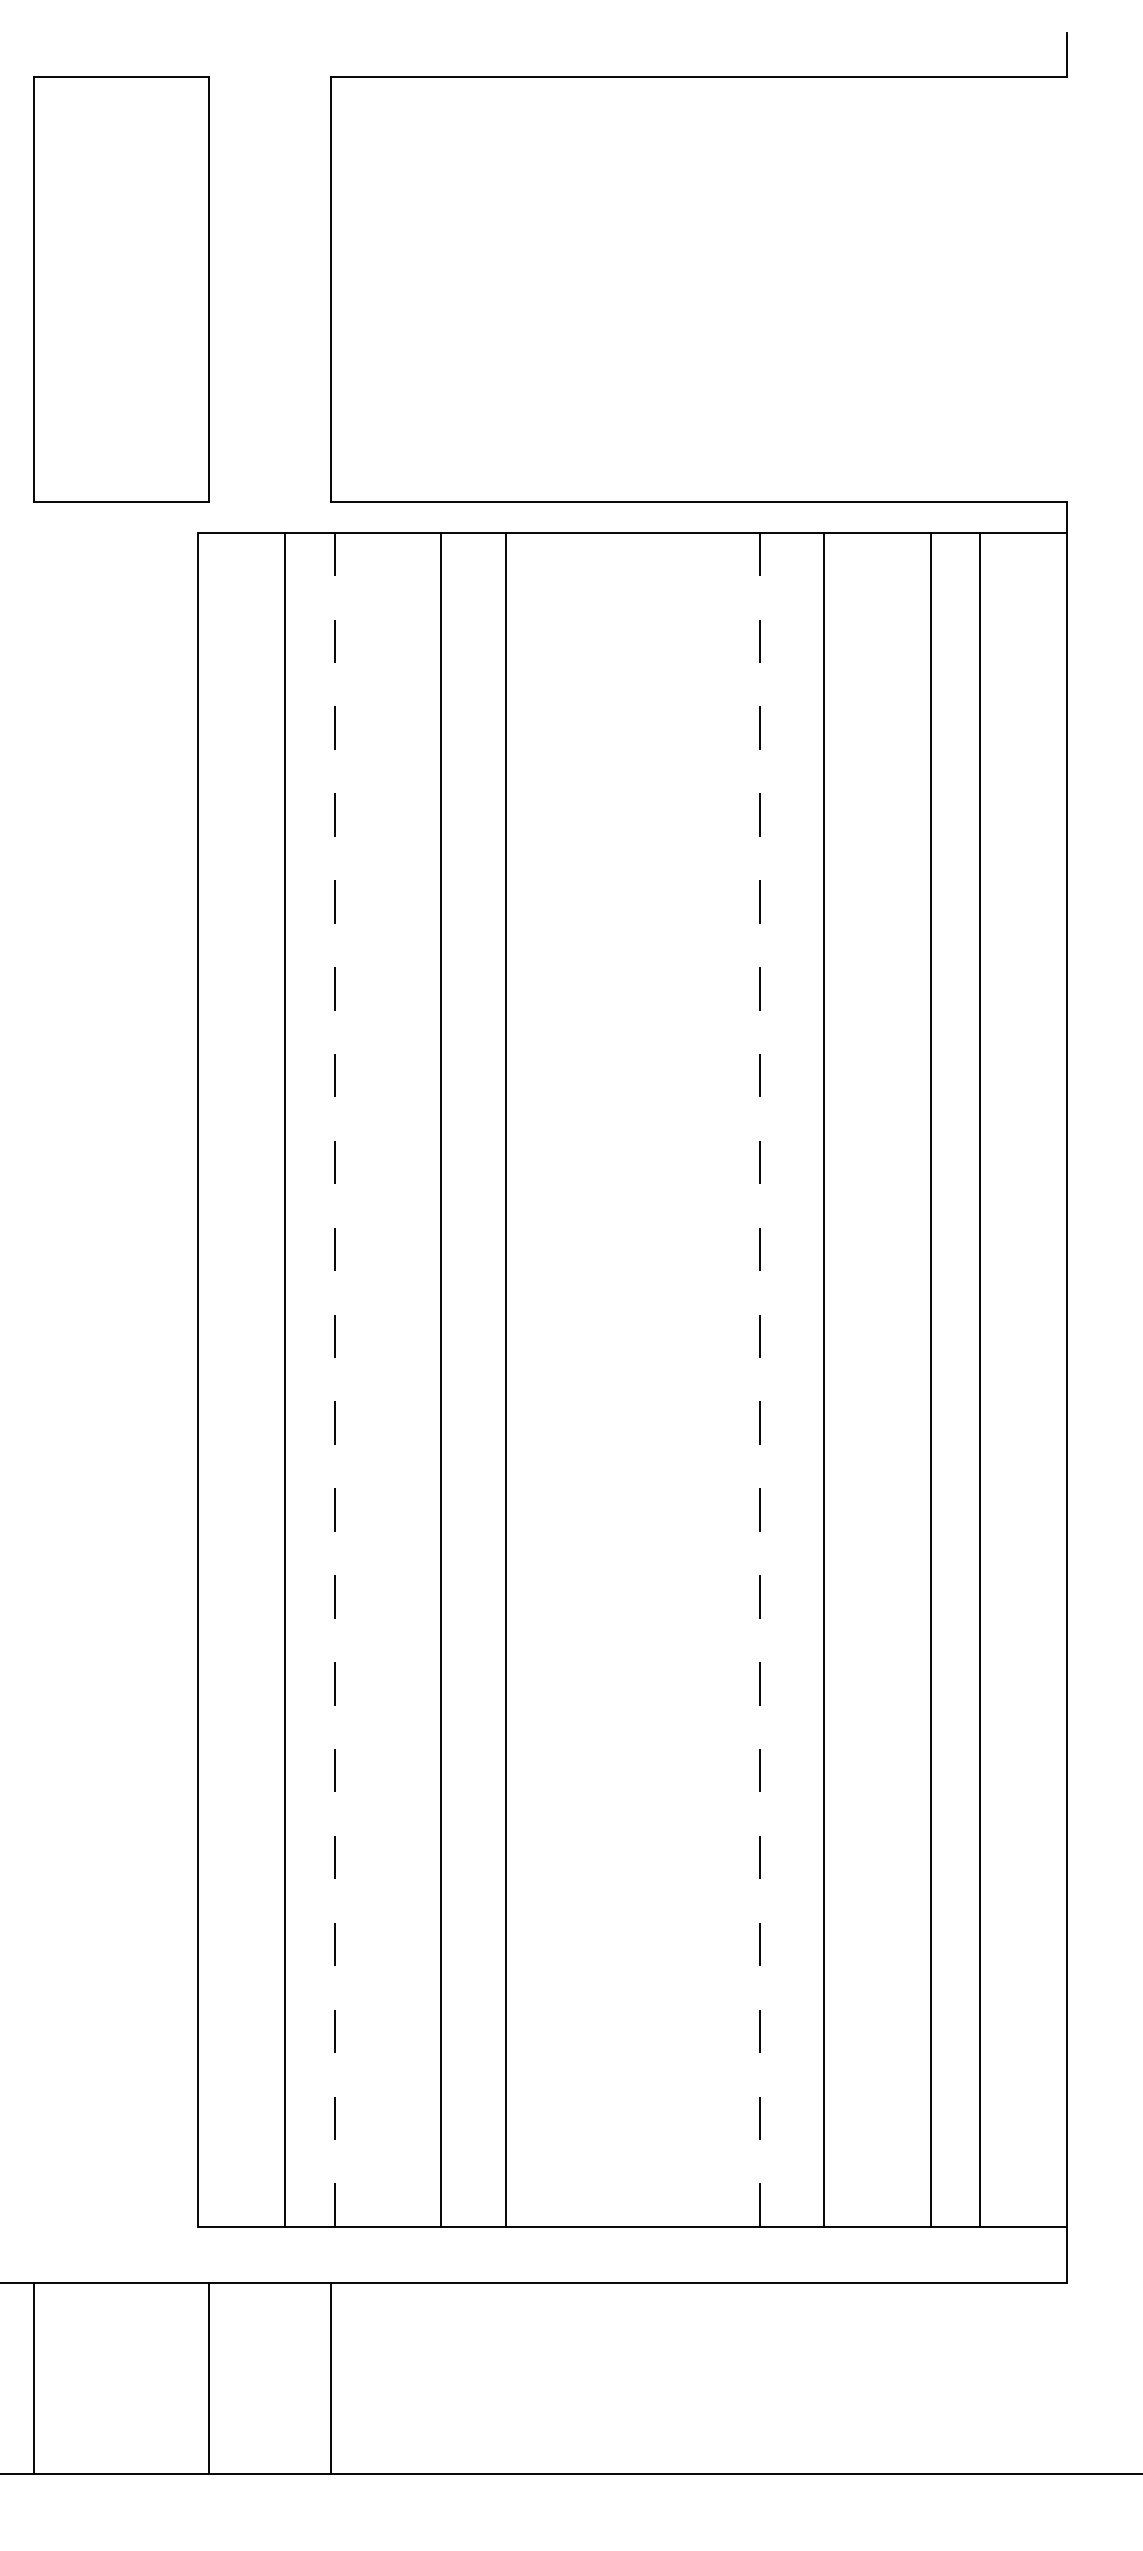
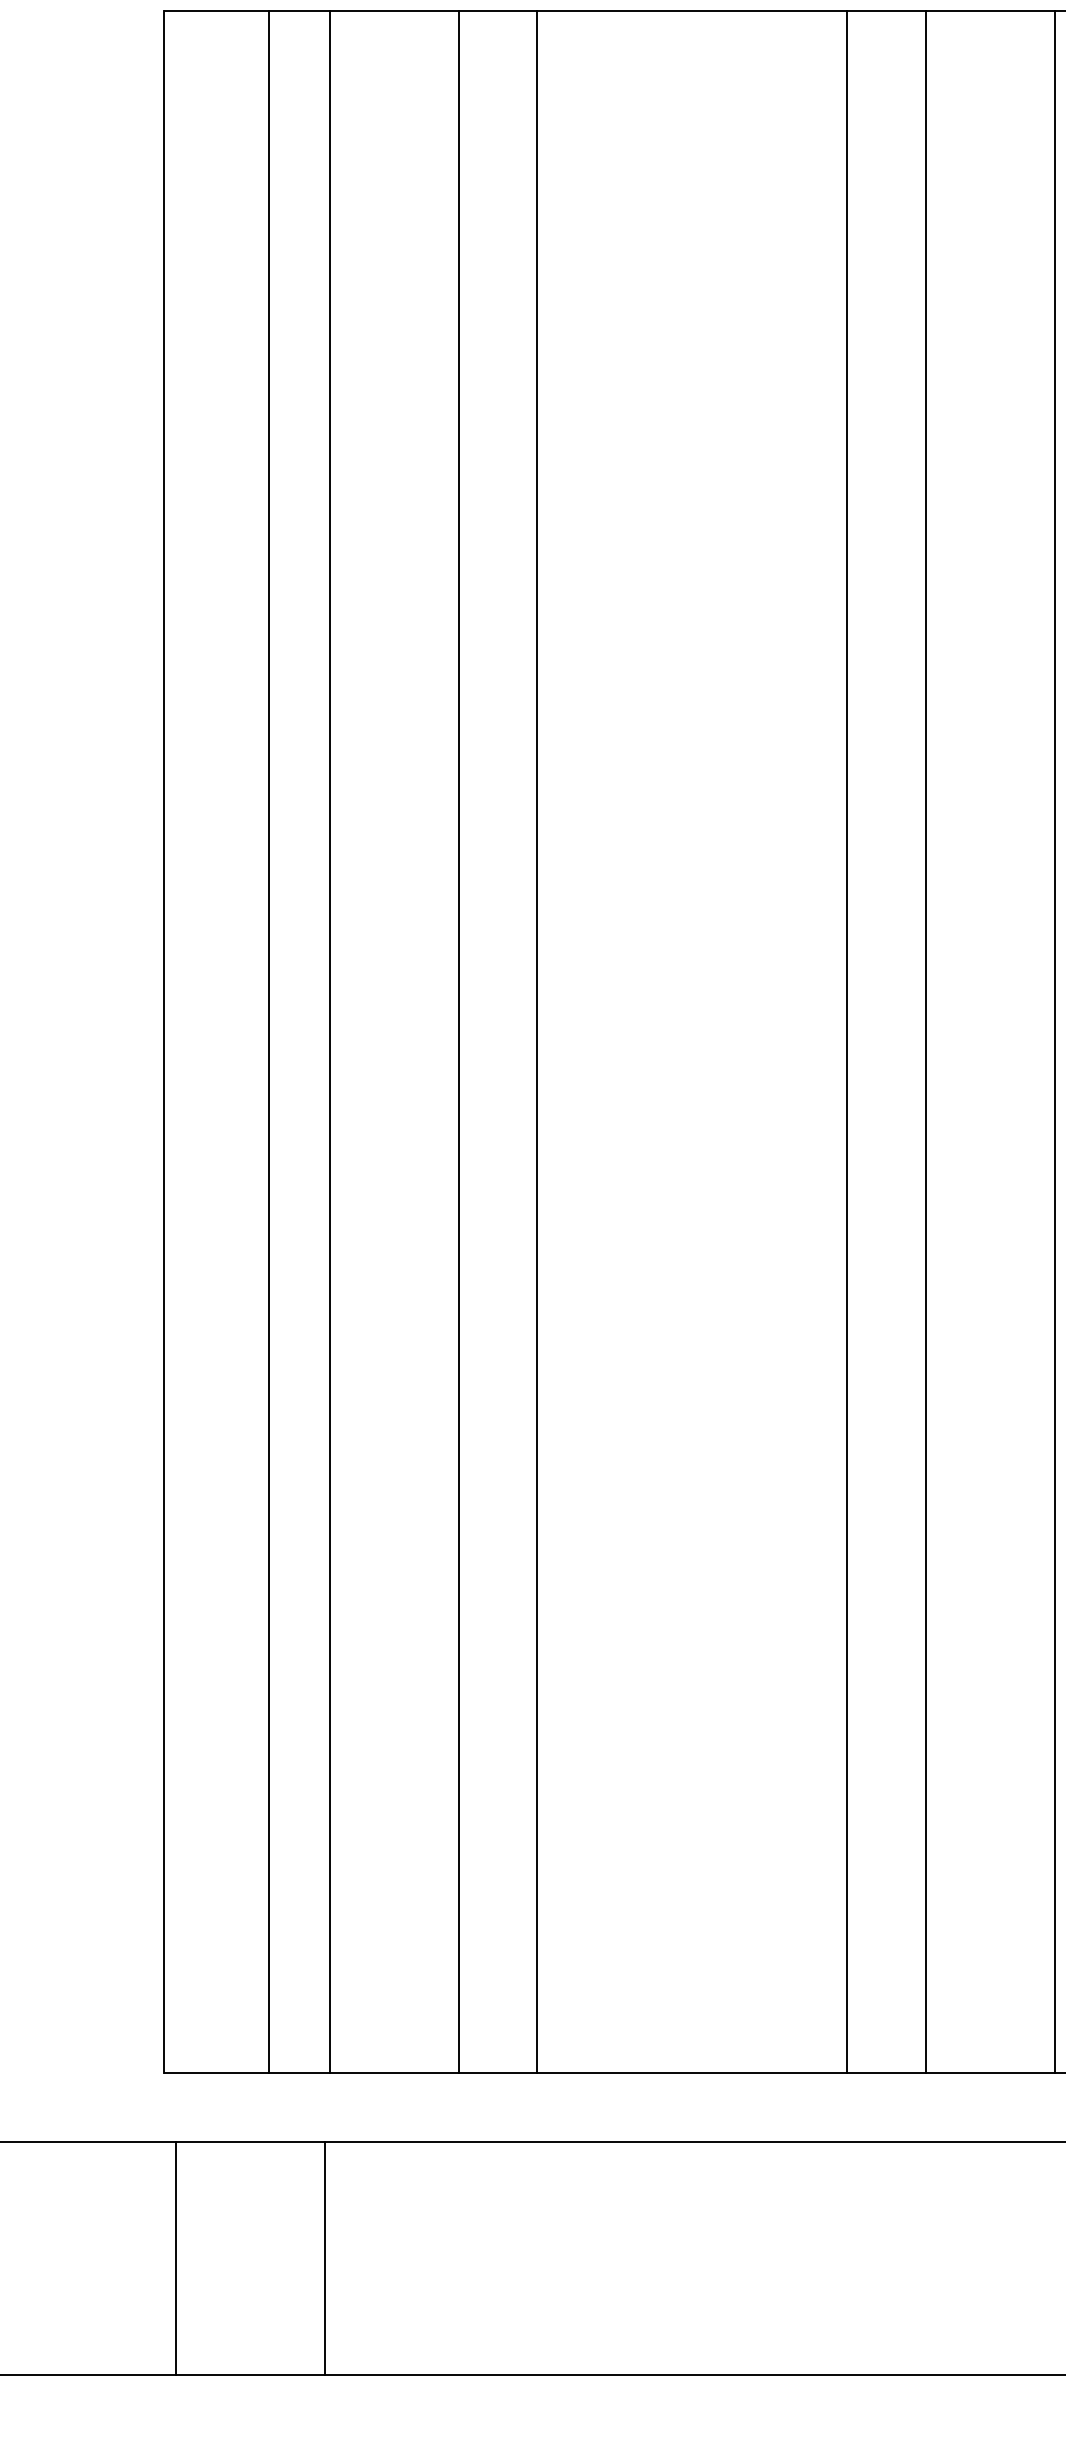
line: (335, 1379) -> (330, 1041), dashed -> solid
line: (760, 1380) -> (847, 1043), dashed -> solid

